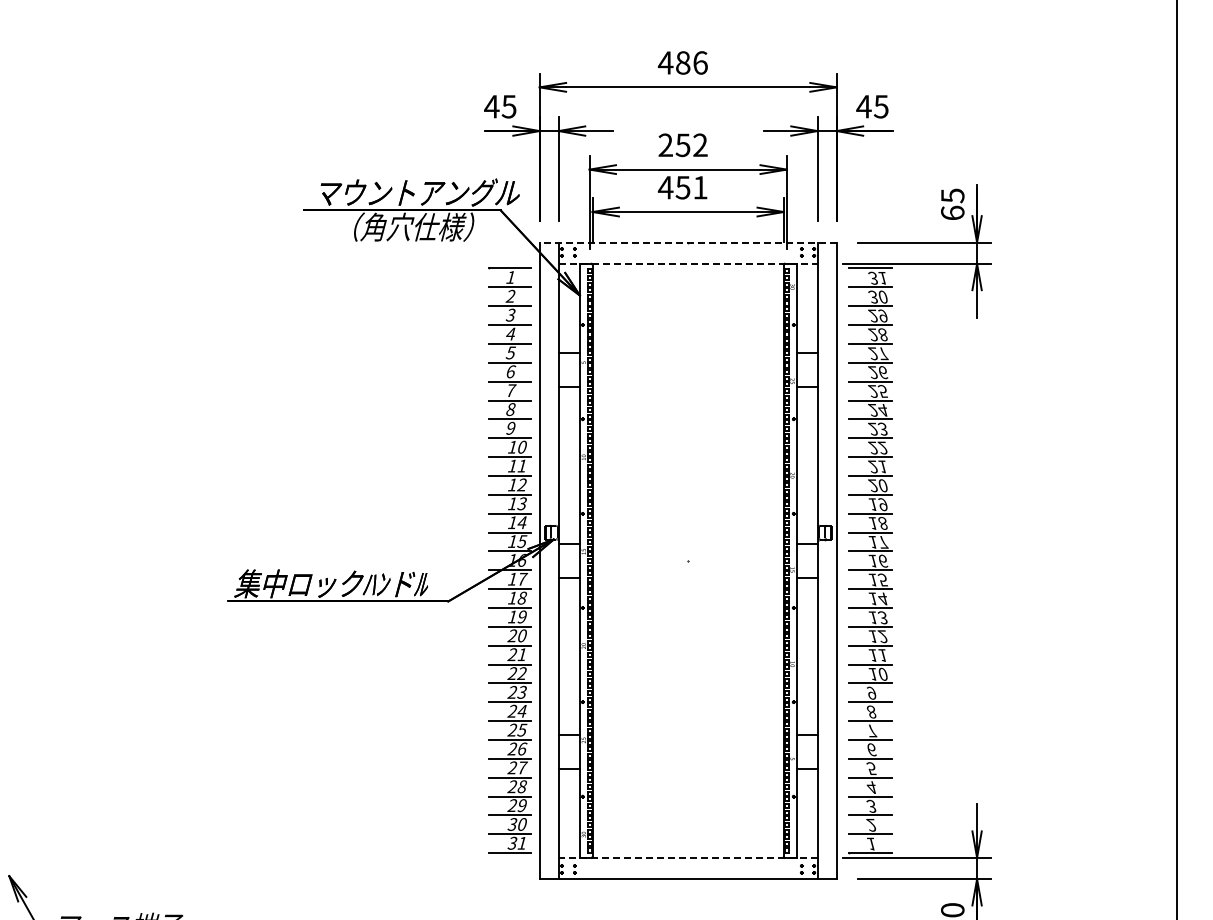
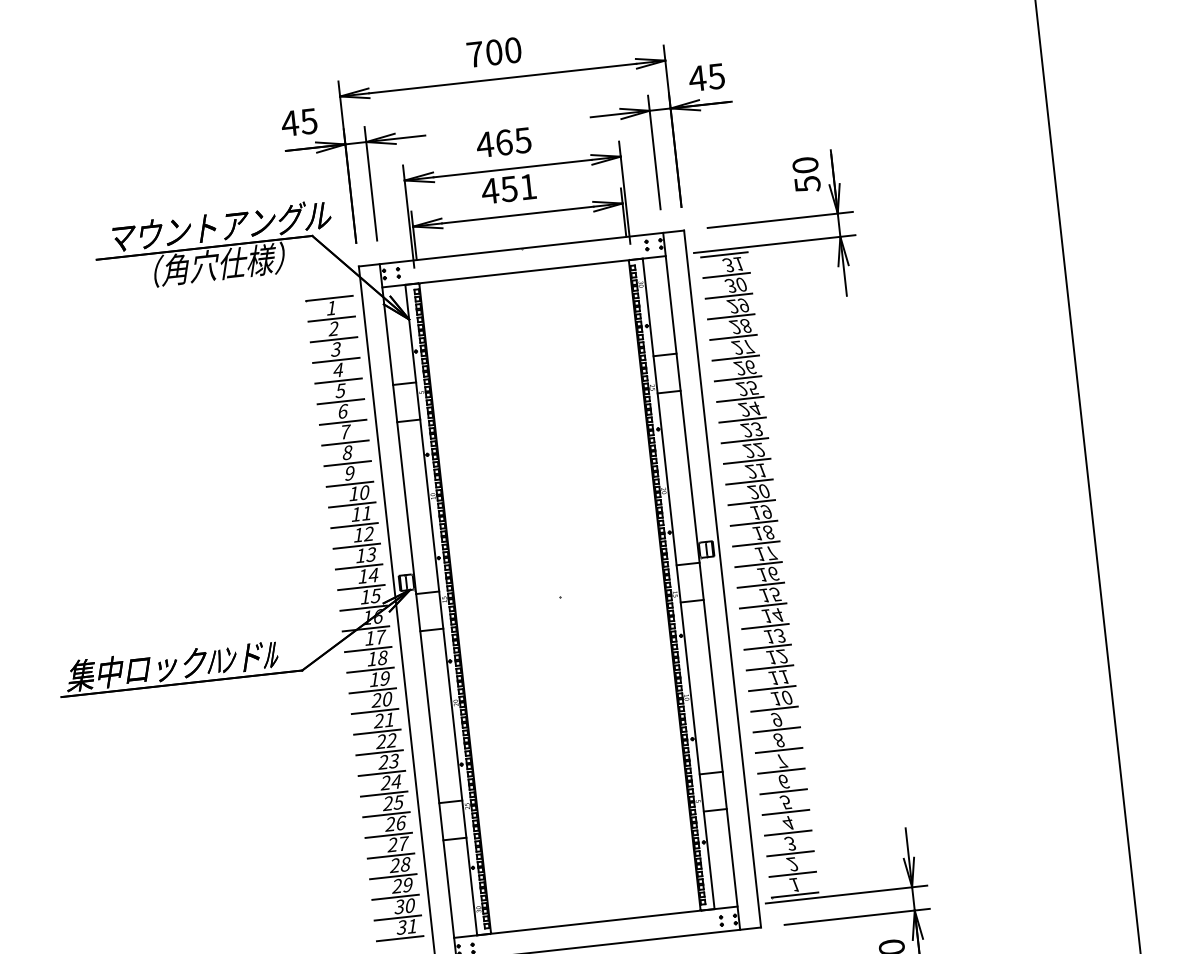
text: (682, 62) -> (493, 52), 486 -> 700
text: (682, 145) -> (503, 142), 252 -> 465
text: (952, 204) -> (806, 174), 65 -> 50
line: (688, 242) -> (521, 248), dashed -> solid
line: (688, 263) -> (524, 271), dashed -> solid
line: (687, 857) -> (595, 921), dashed -> solid

